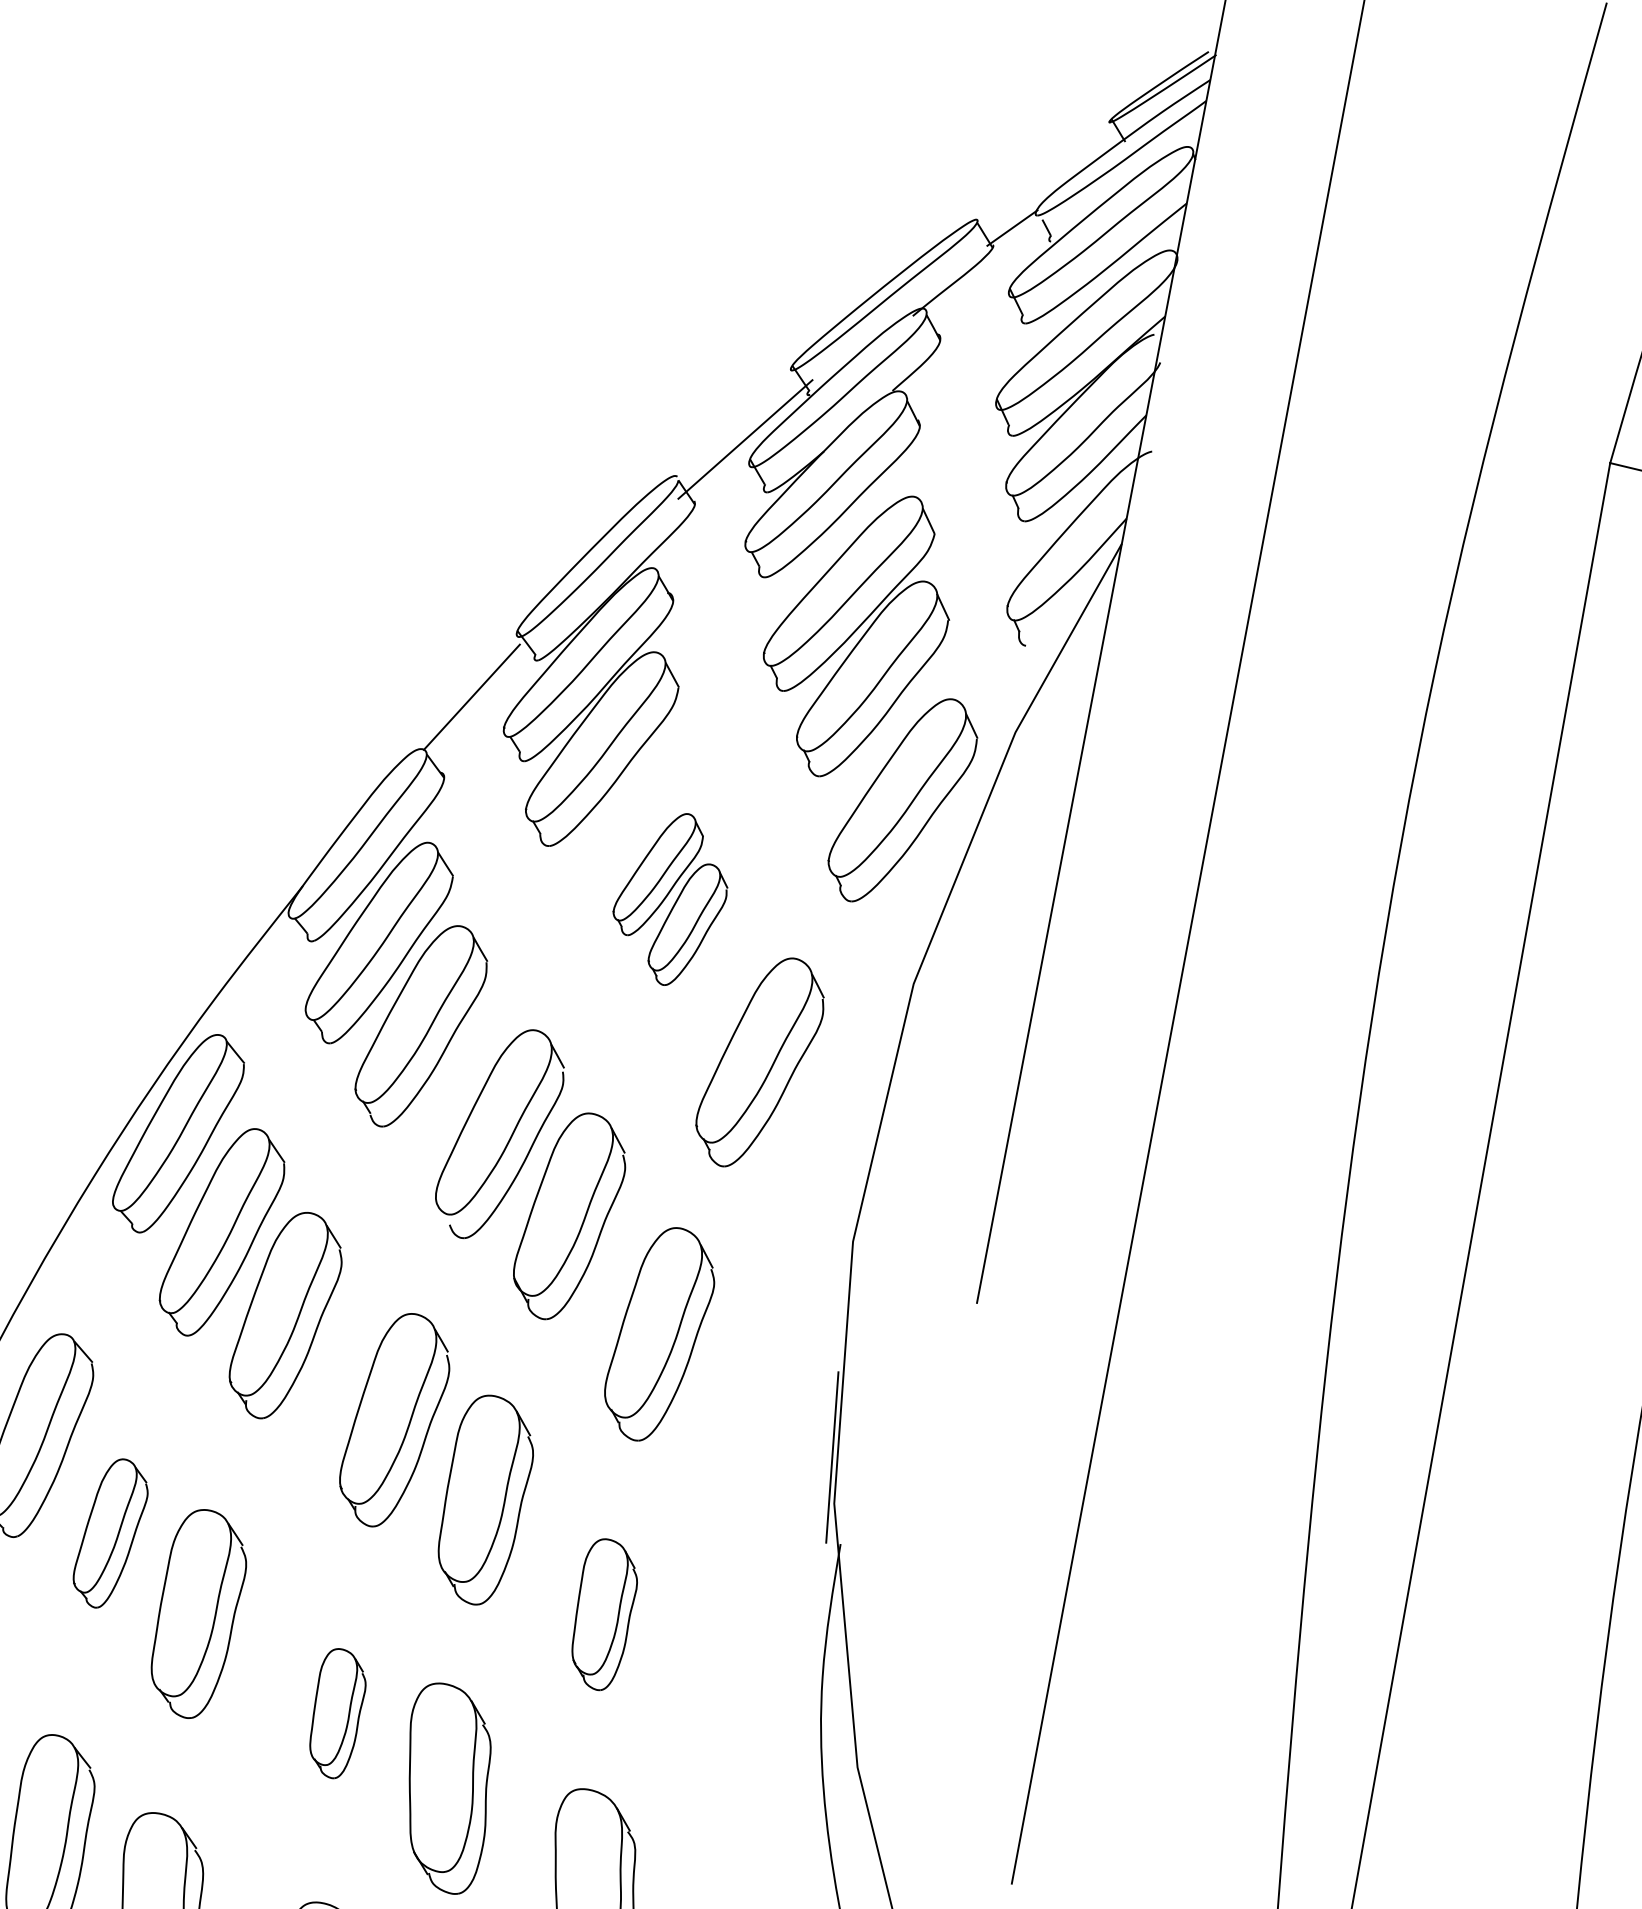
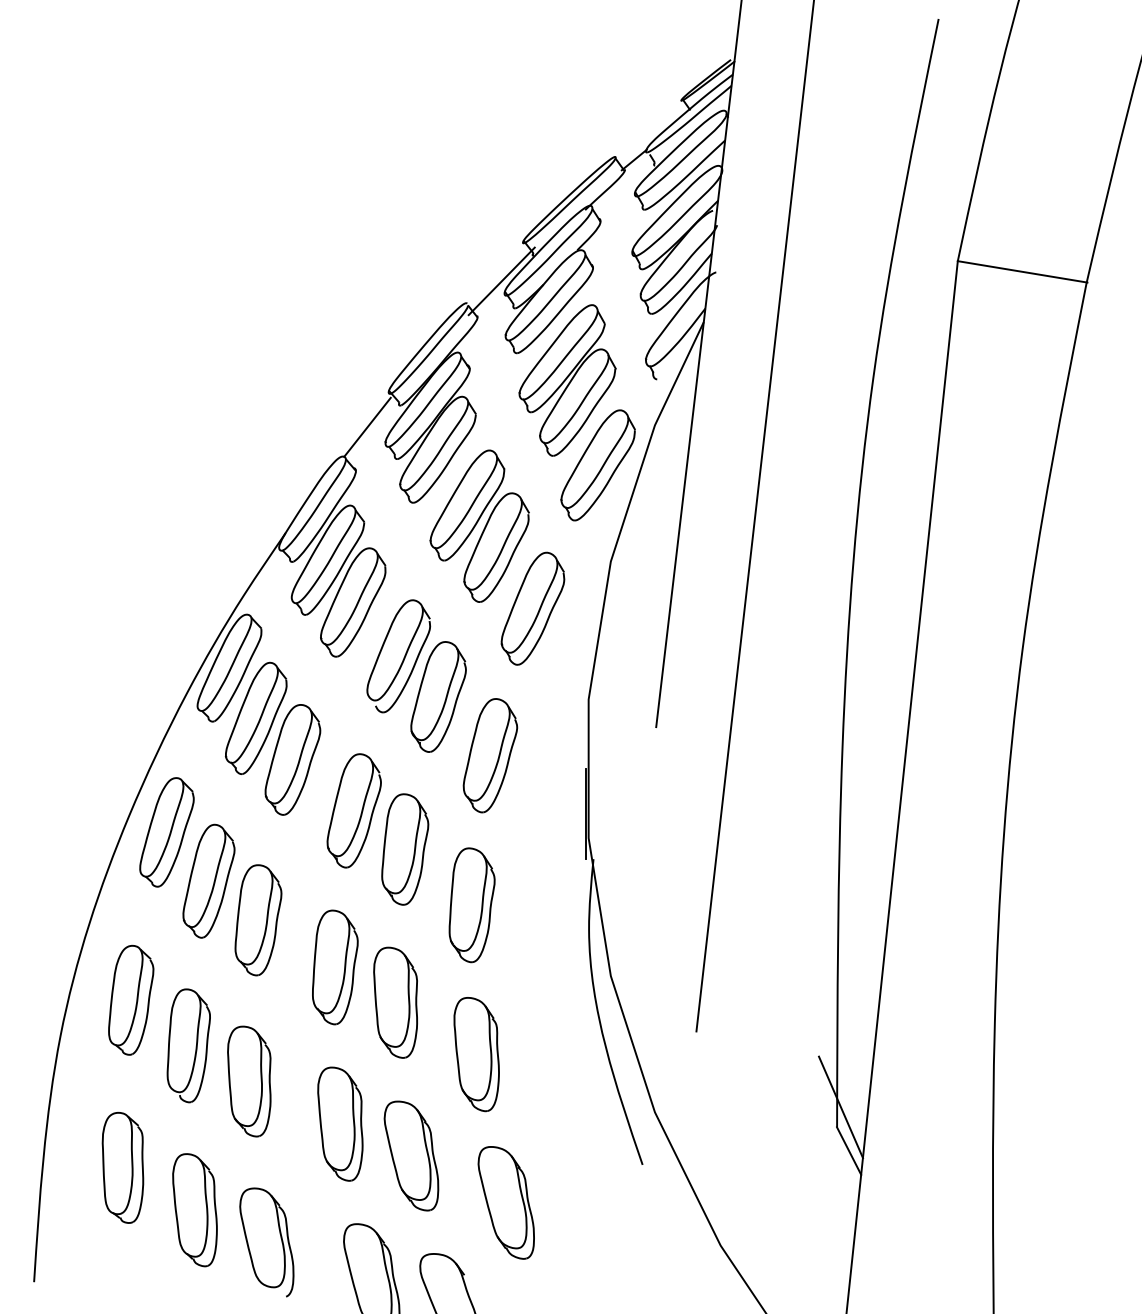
part: (670, 897) -> (479, 525), size x1.67
part: (109, 1532) -> (208, 880), size x1.43
part: (603, 1615) -> (471, 905), size x1.43
part: (338, 1713) -> (335, 967), size x1.67

